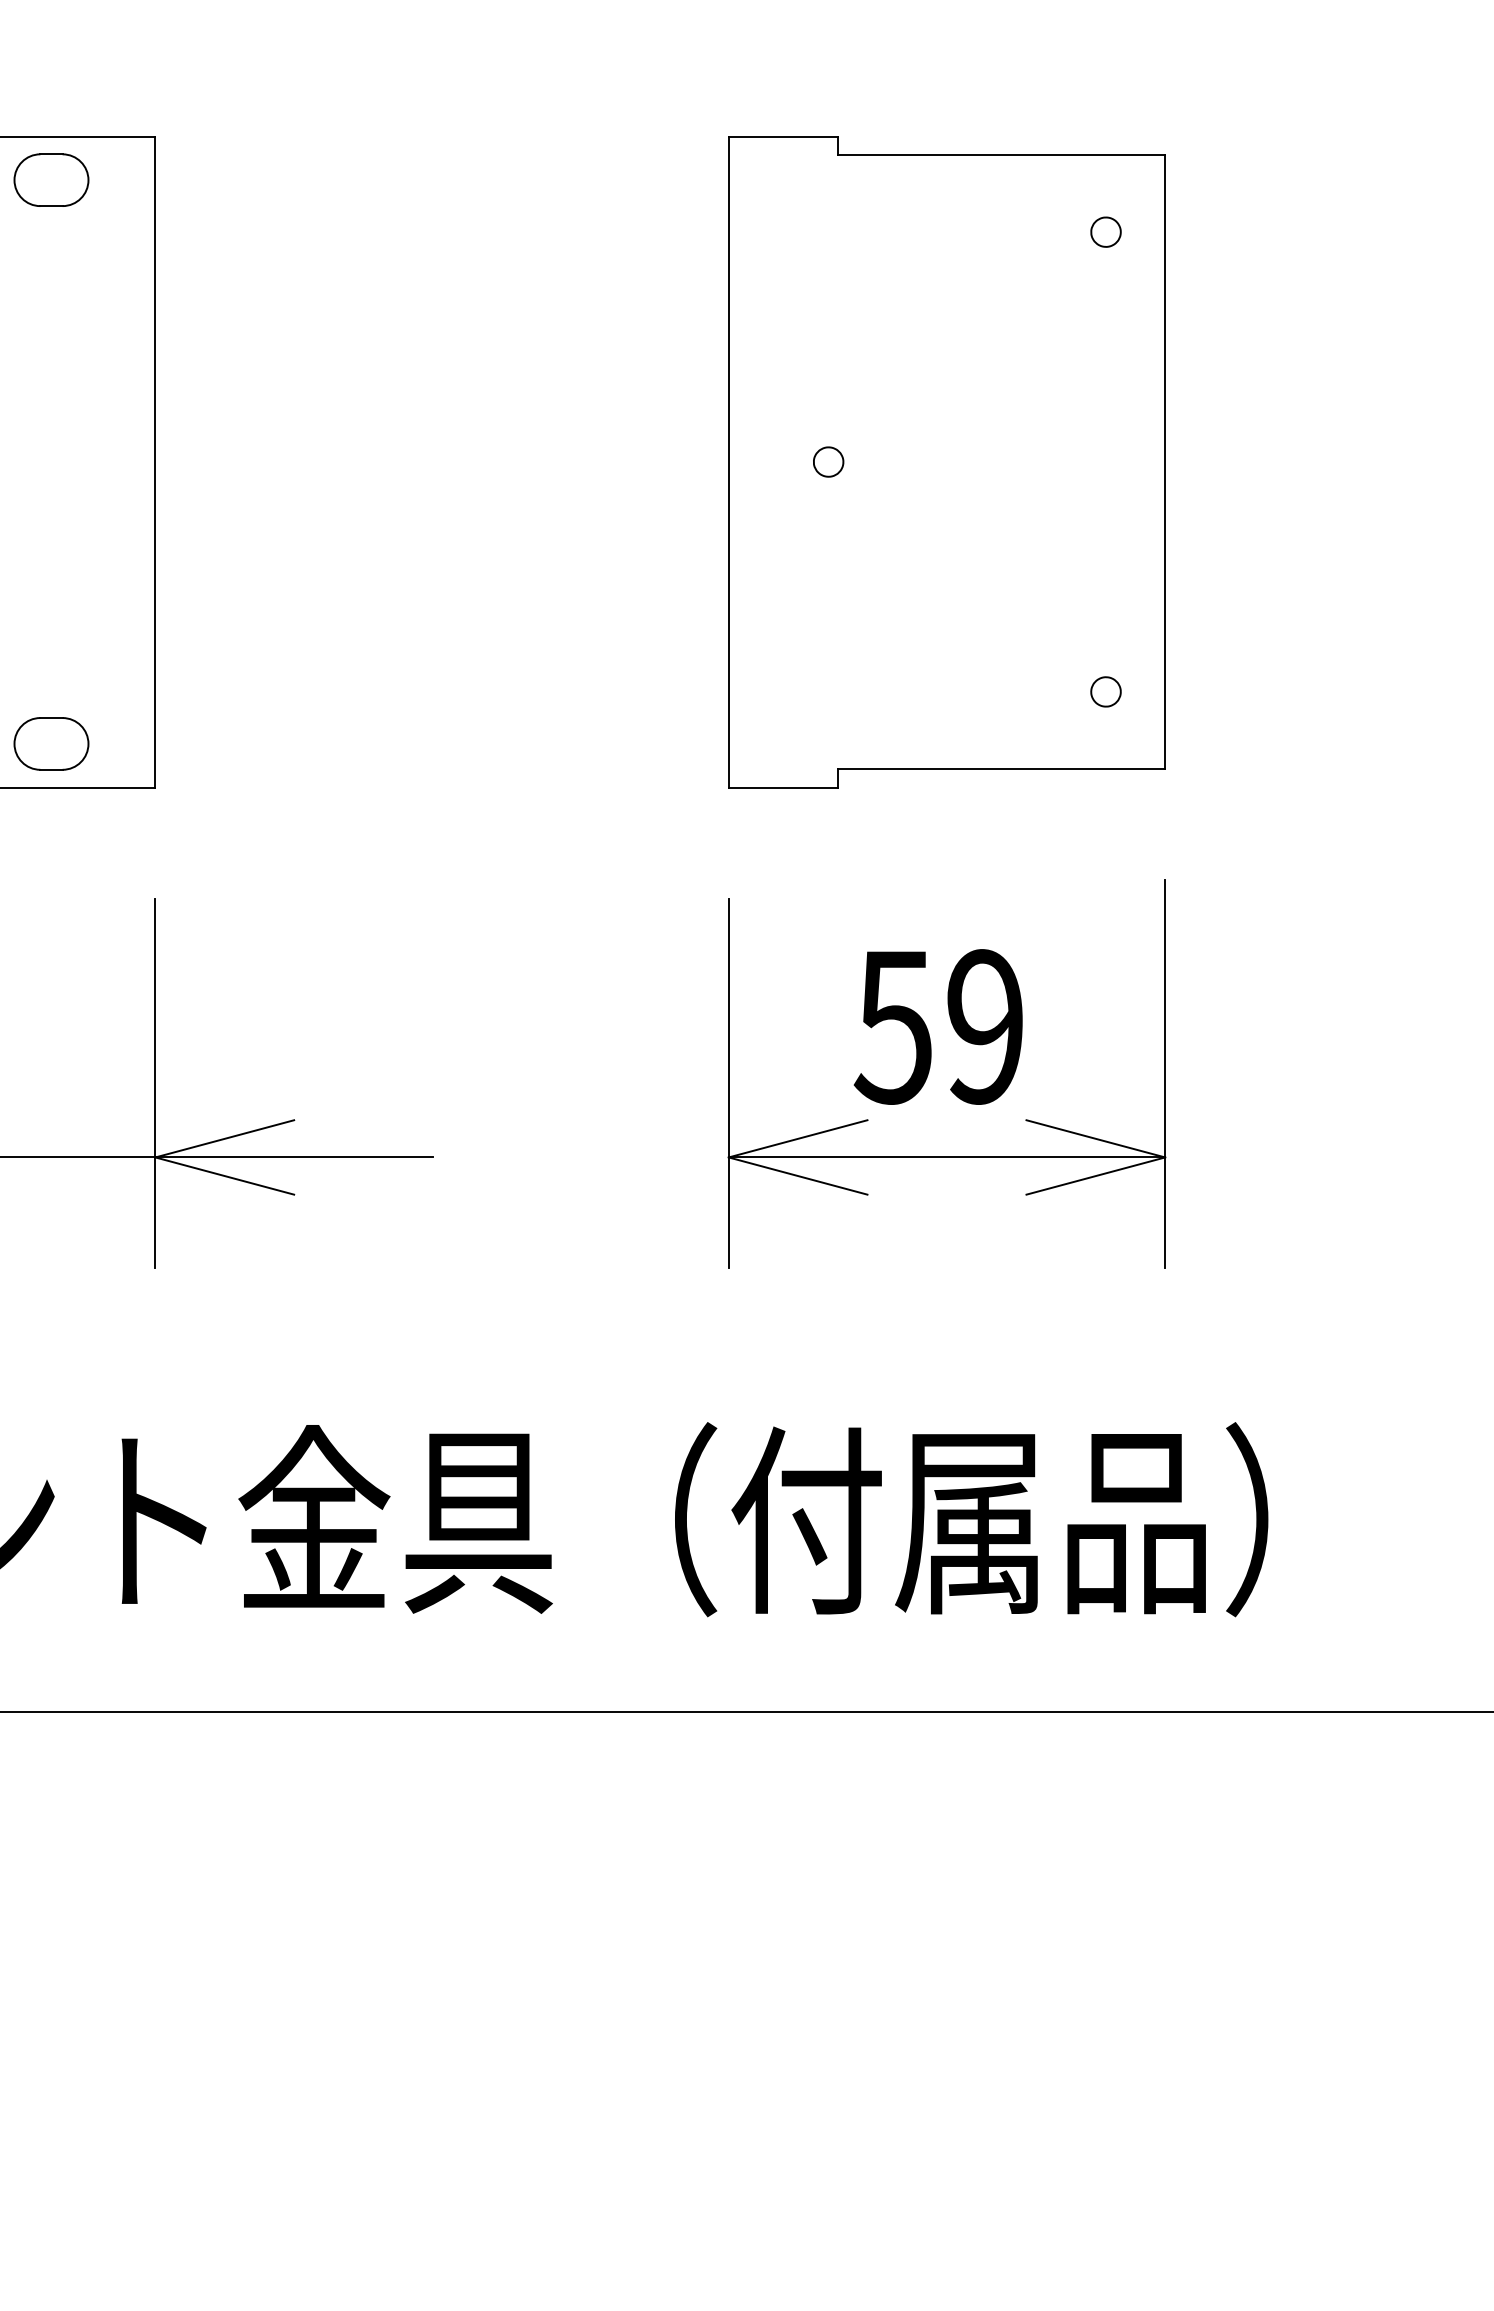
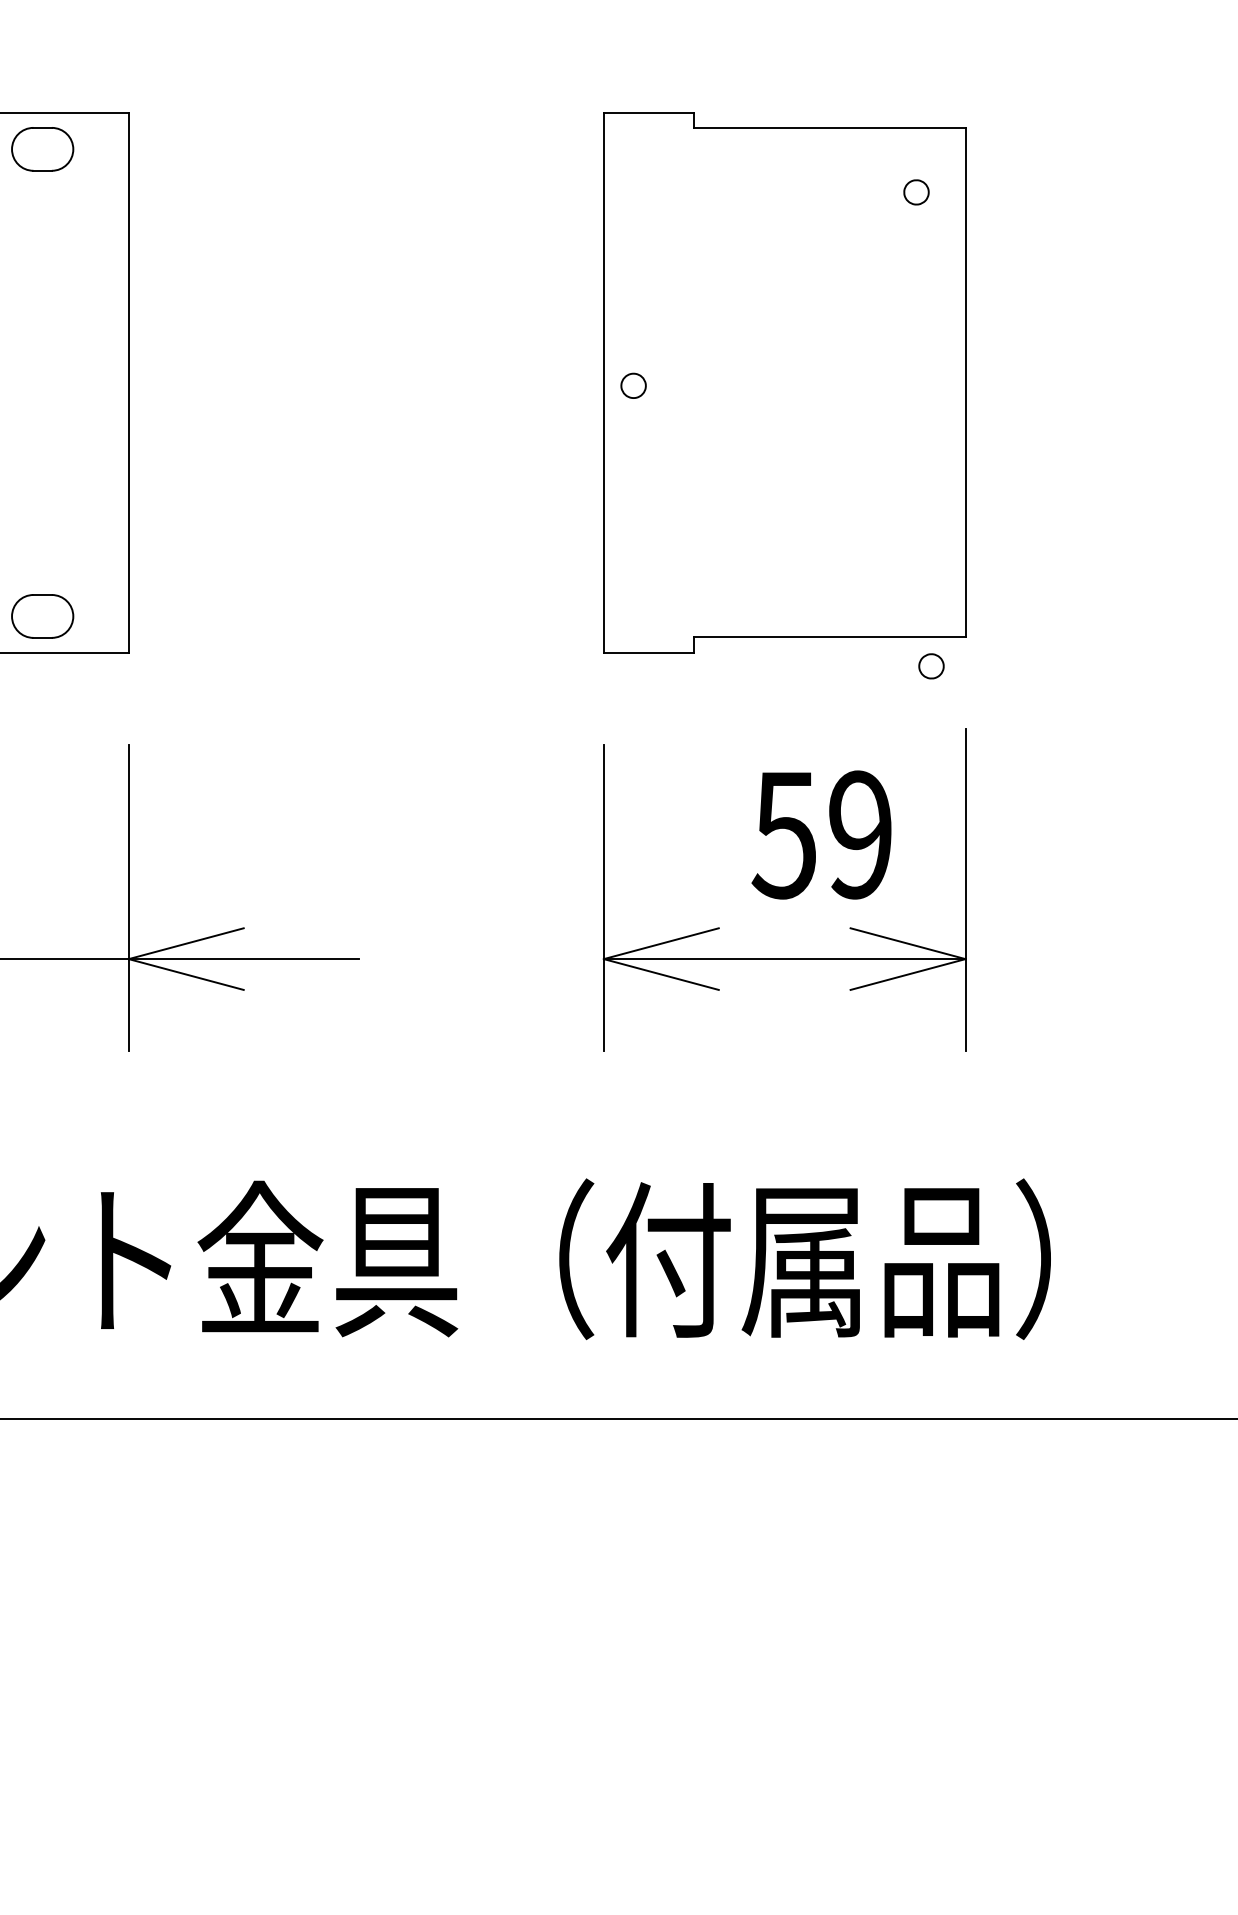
part: (828, 461) -> (633, 385), moved
part: (1106, 692) -> (931, 666), moved
text: (938, 1026) -> (821, 834), moved

